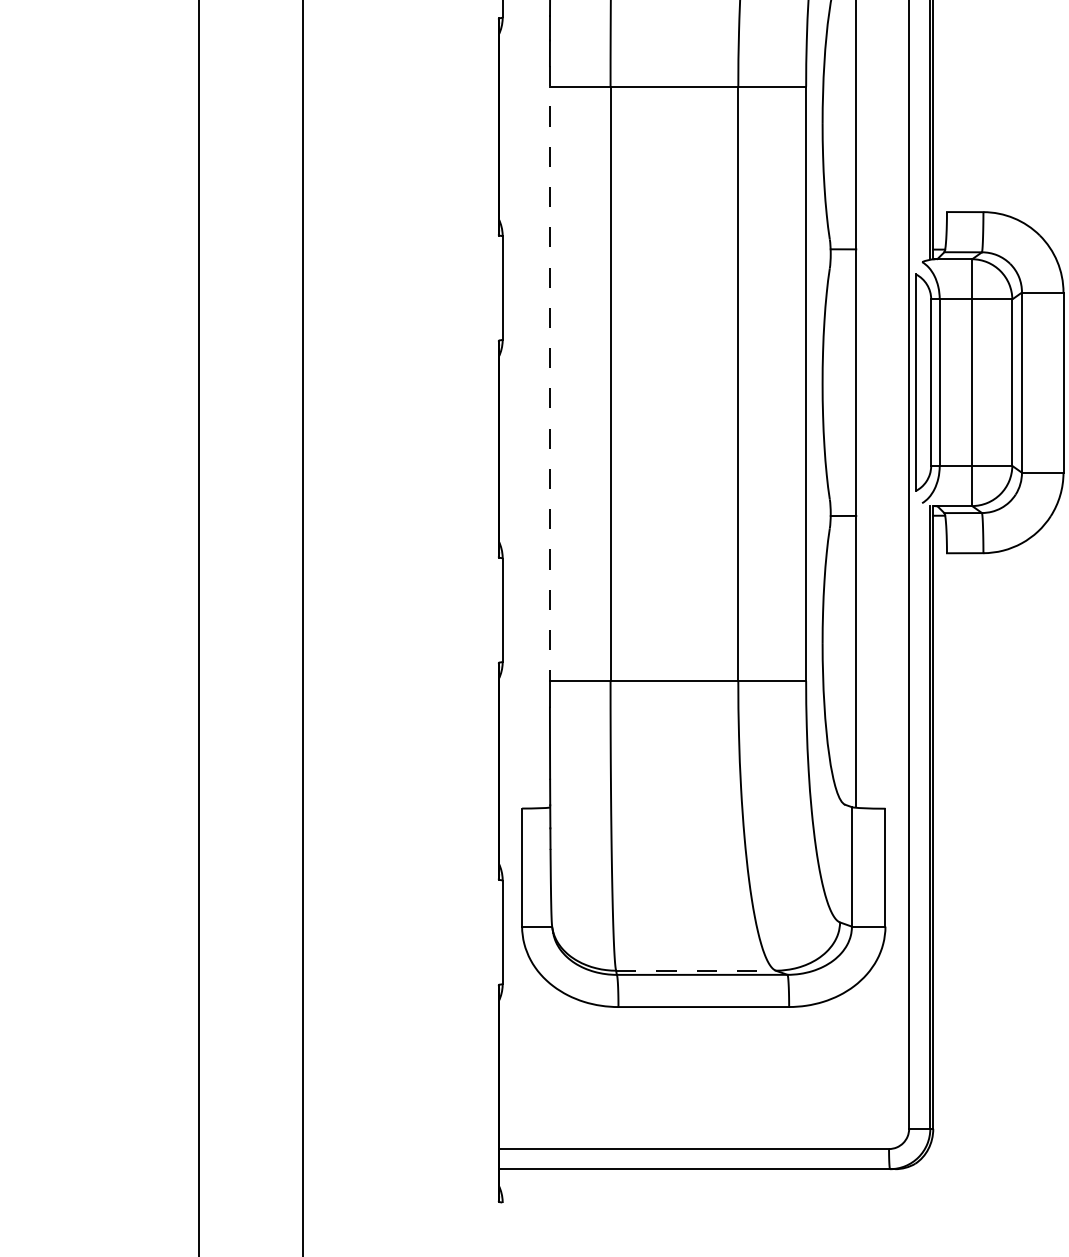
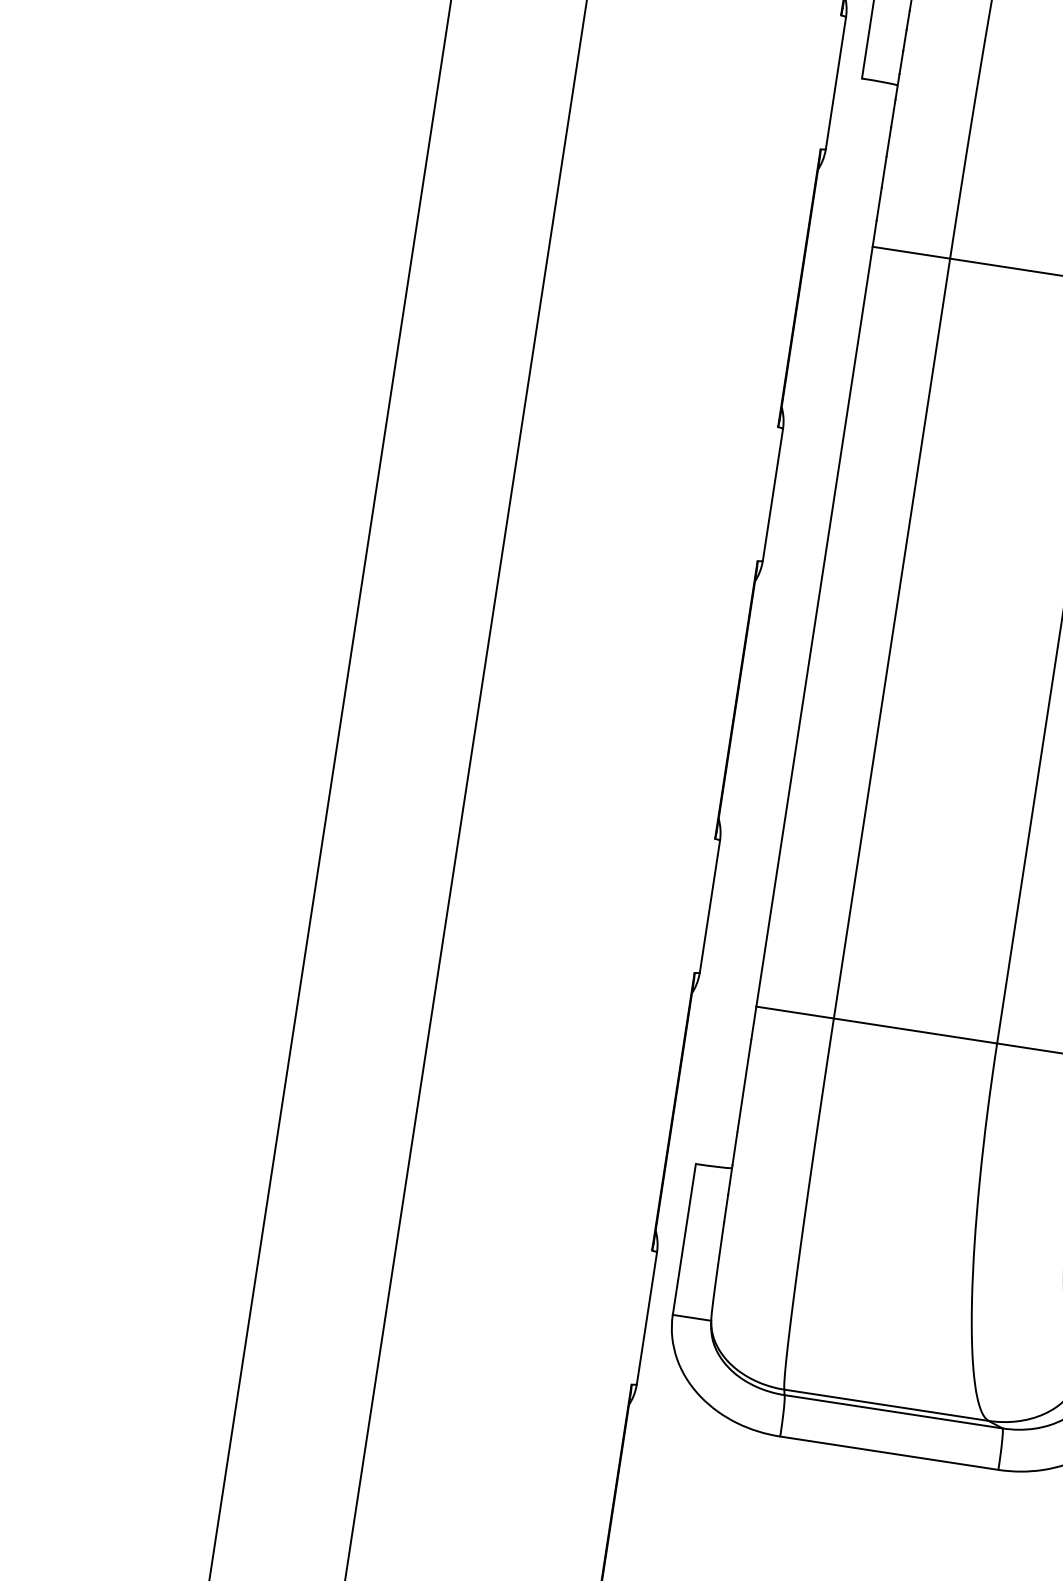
line: (549, 373) -> (816, 613), dashed -> solid
line: (696, 970) -> (887, 1405), dashed -> solid

